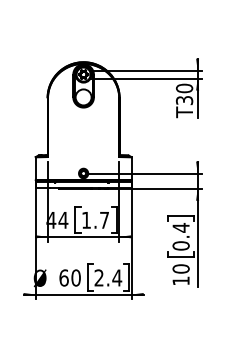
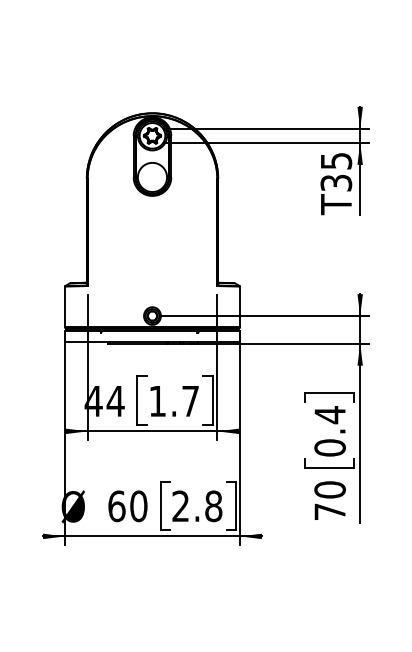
text: (184, 88) -> (336, 161), T30 -> T35
text: (117, 277) -> (214, 505), 2.4 -> 2.8
text: (180, 280) -> (328, 510), 10 -> 70

